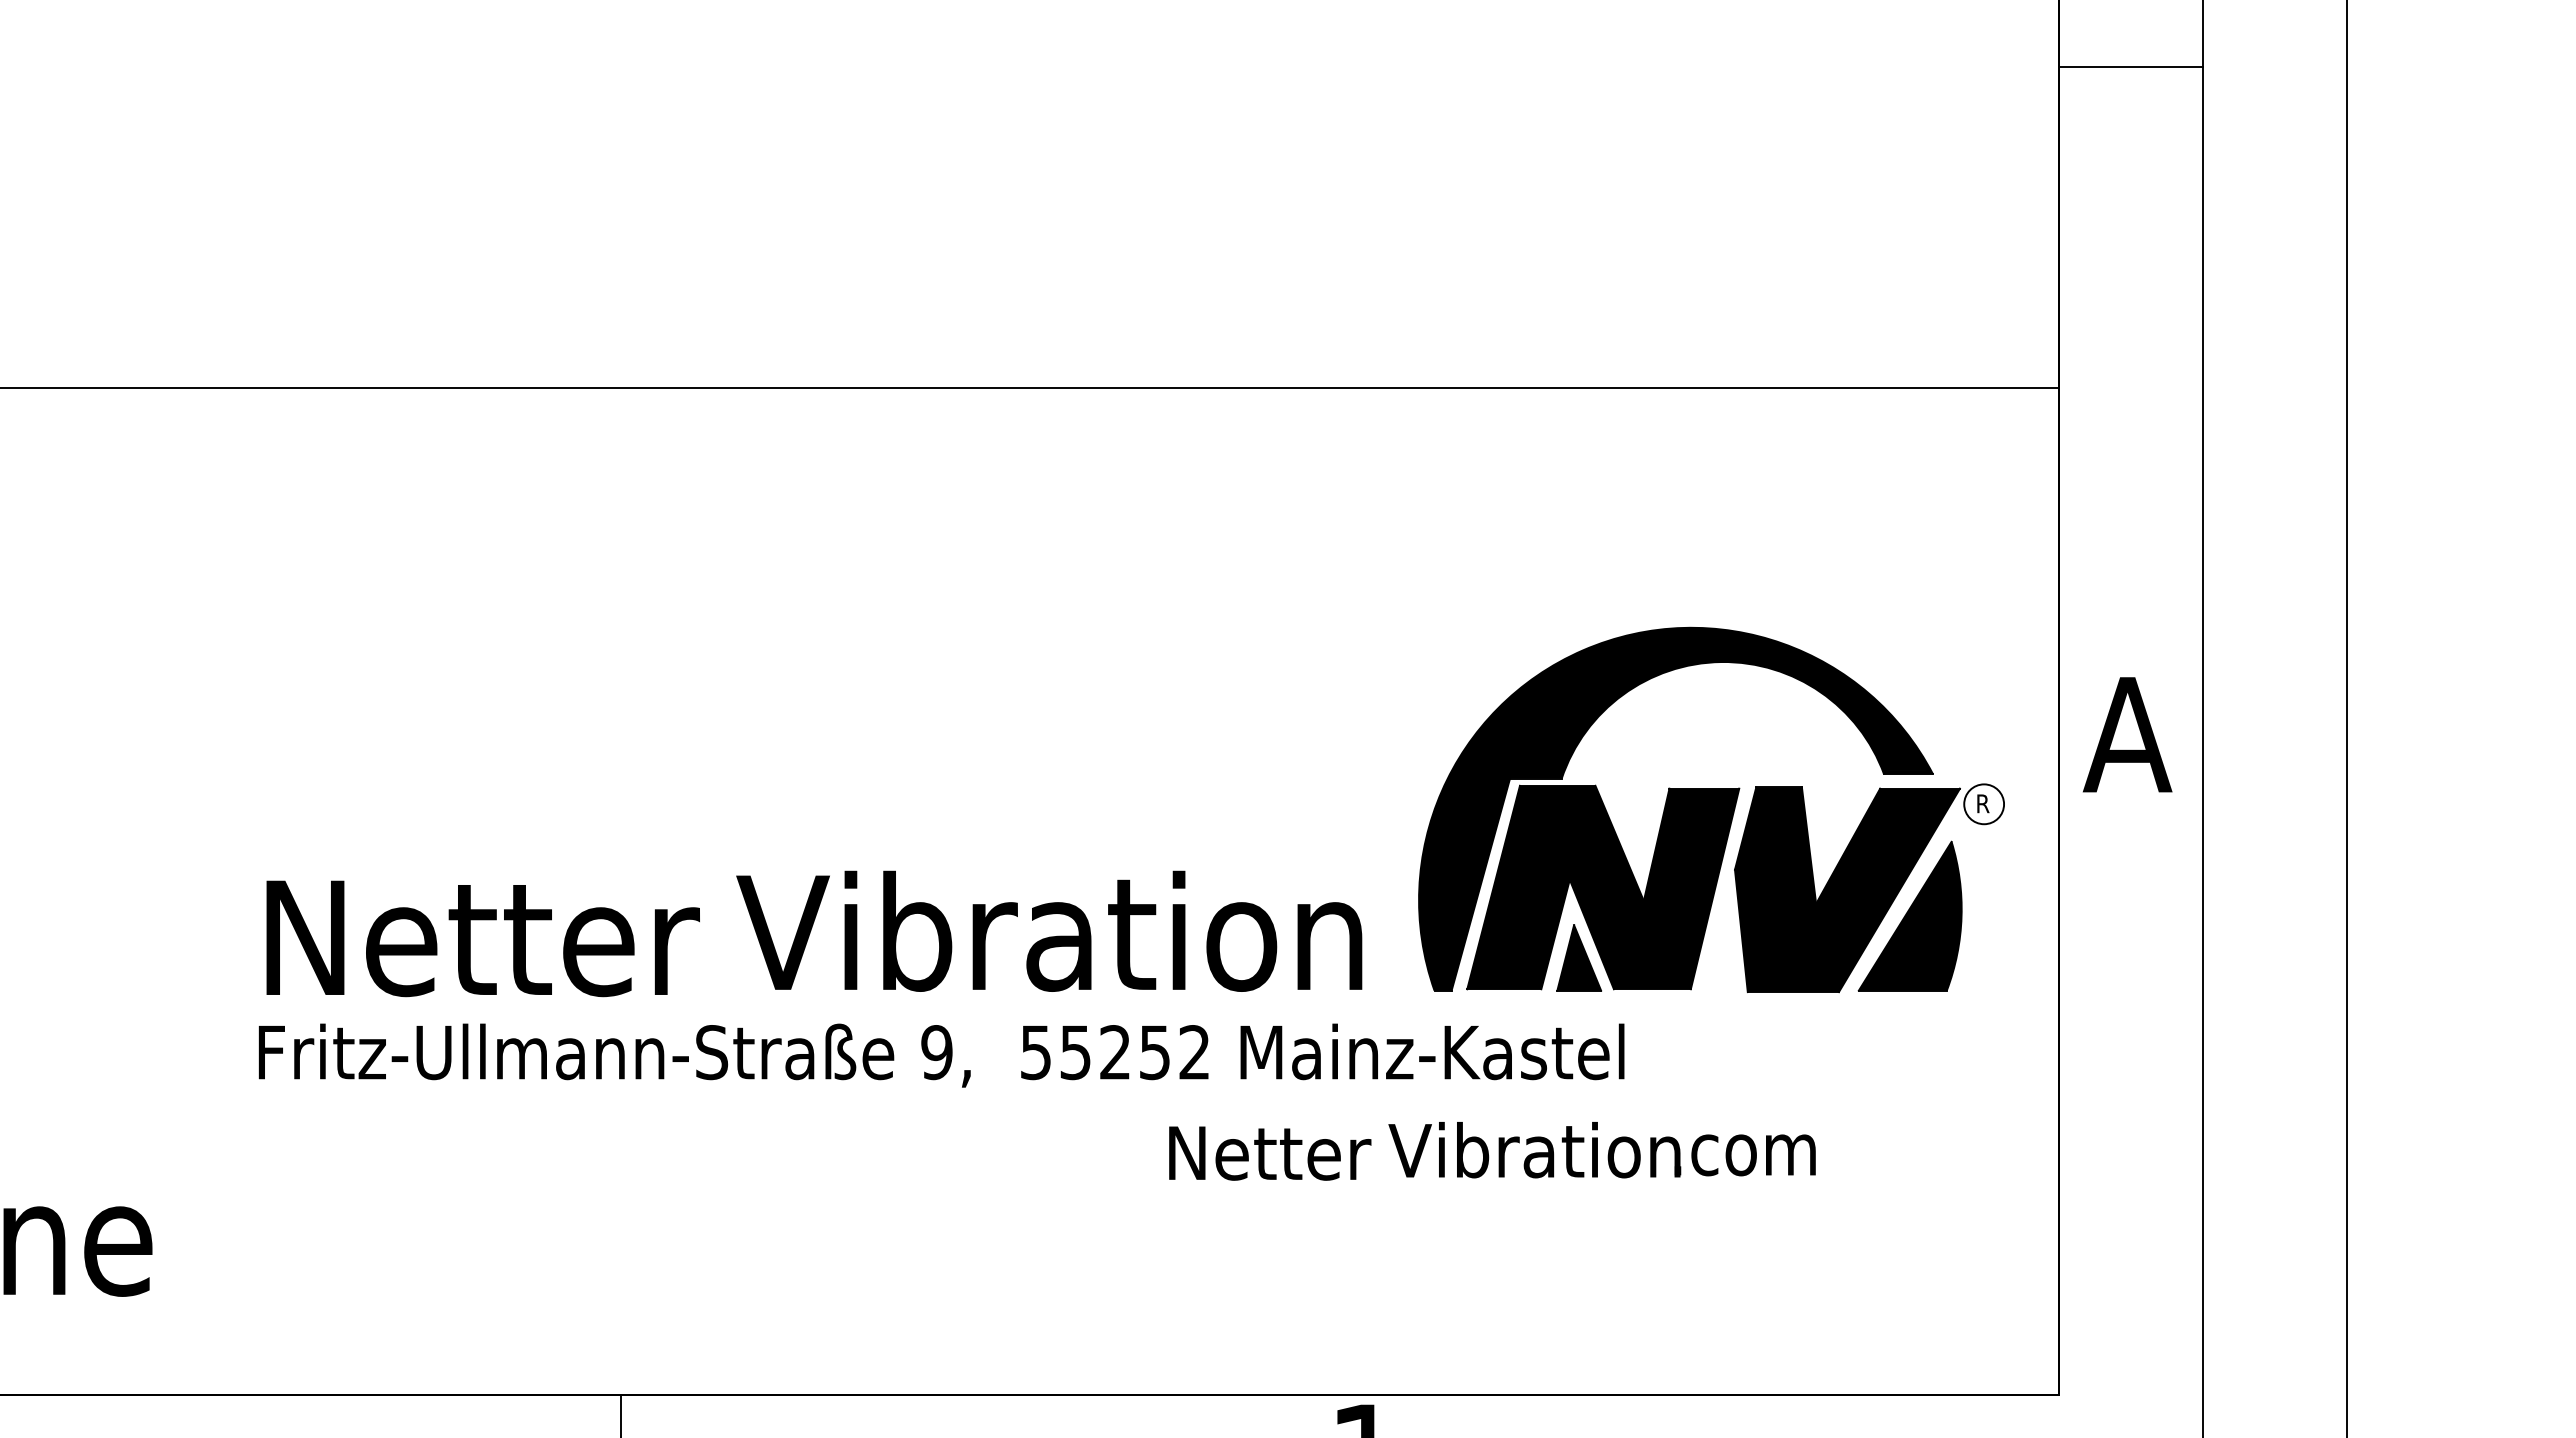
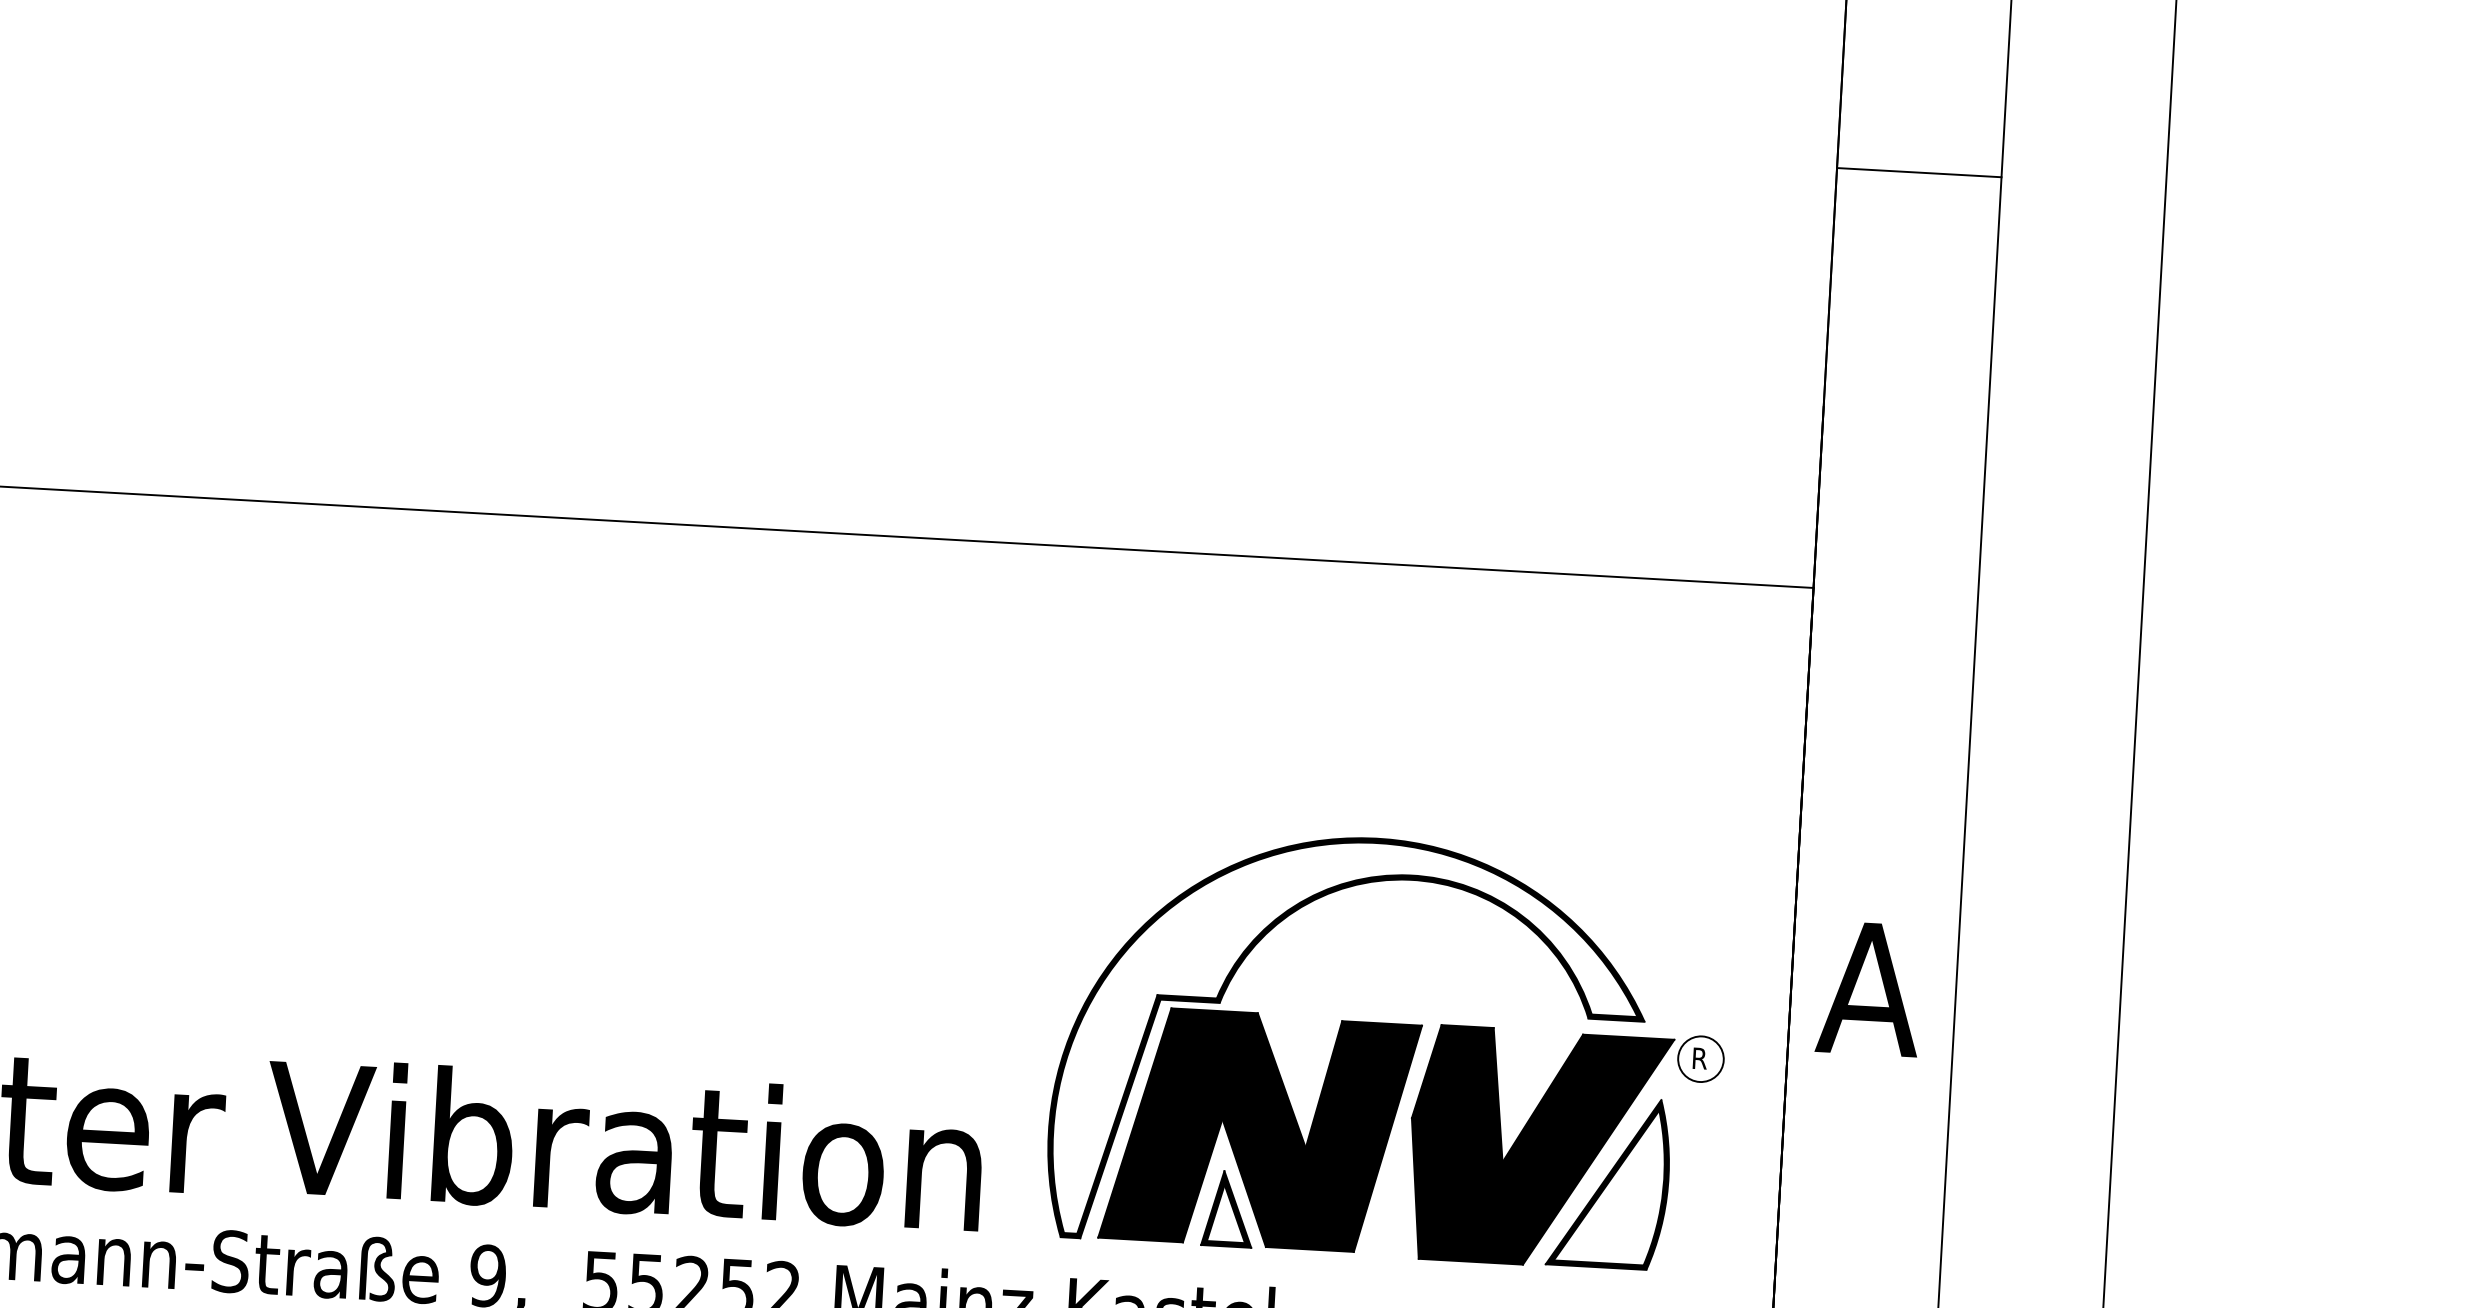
line: (2131, 66) -> (1919, 172), moved
fill: (1674, 808) -> (1346, 1044), removed
fill: (1911, 918) -> (1610, 1185), removed
fill: (1578, 961) -> (1227, 1212), removed

